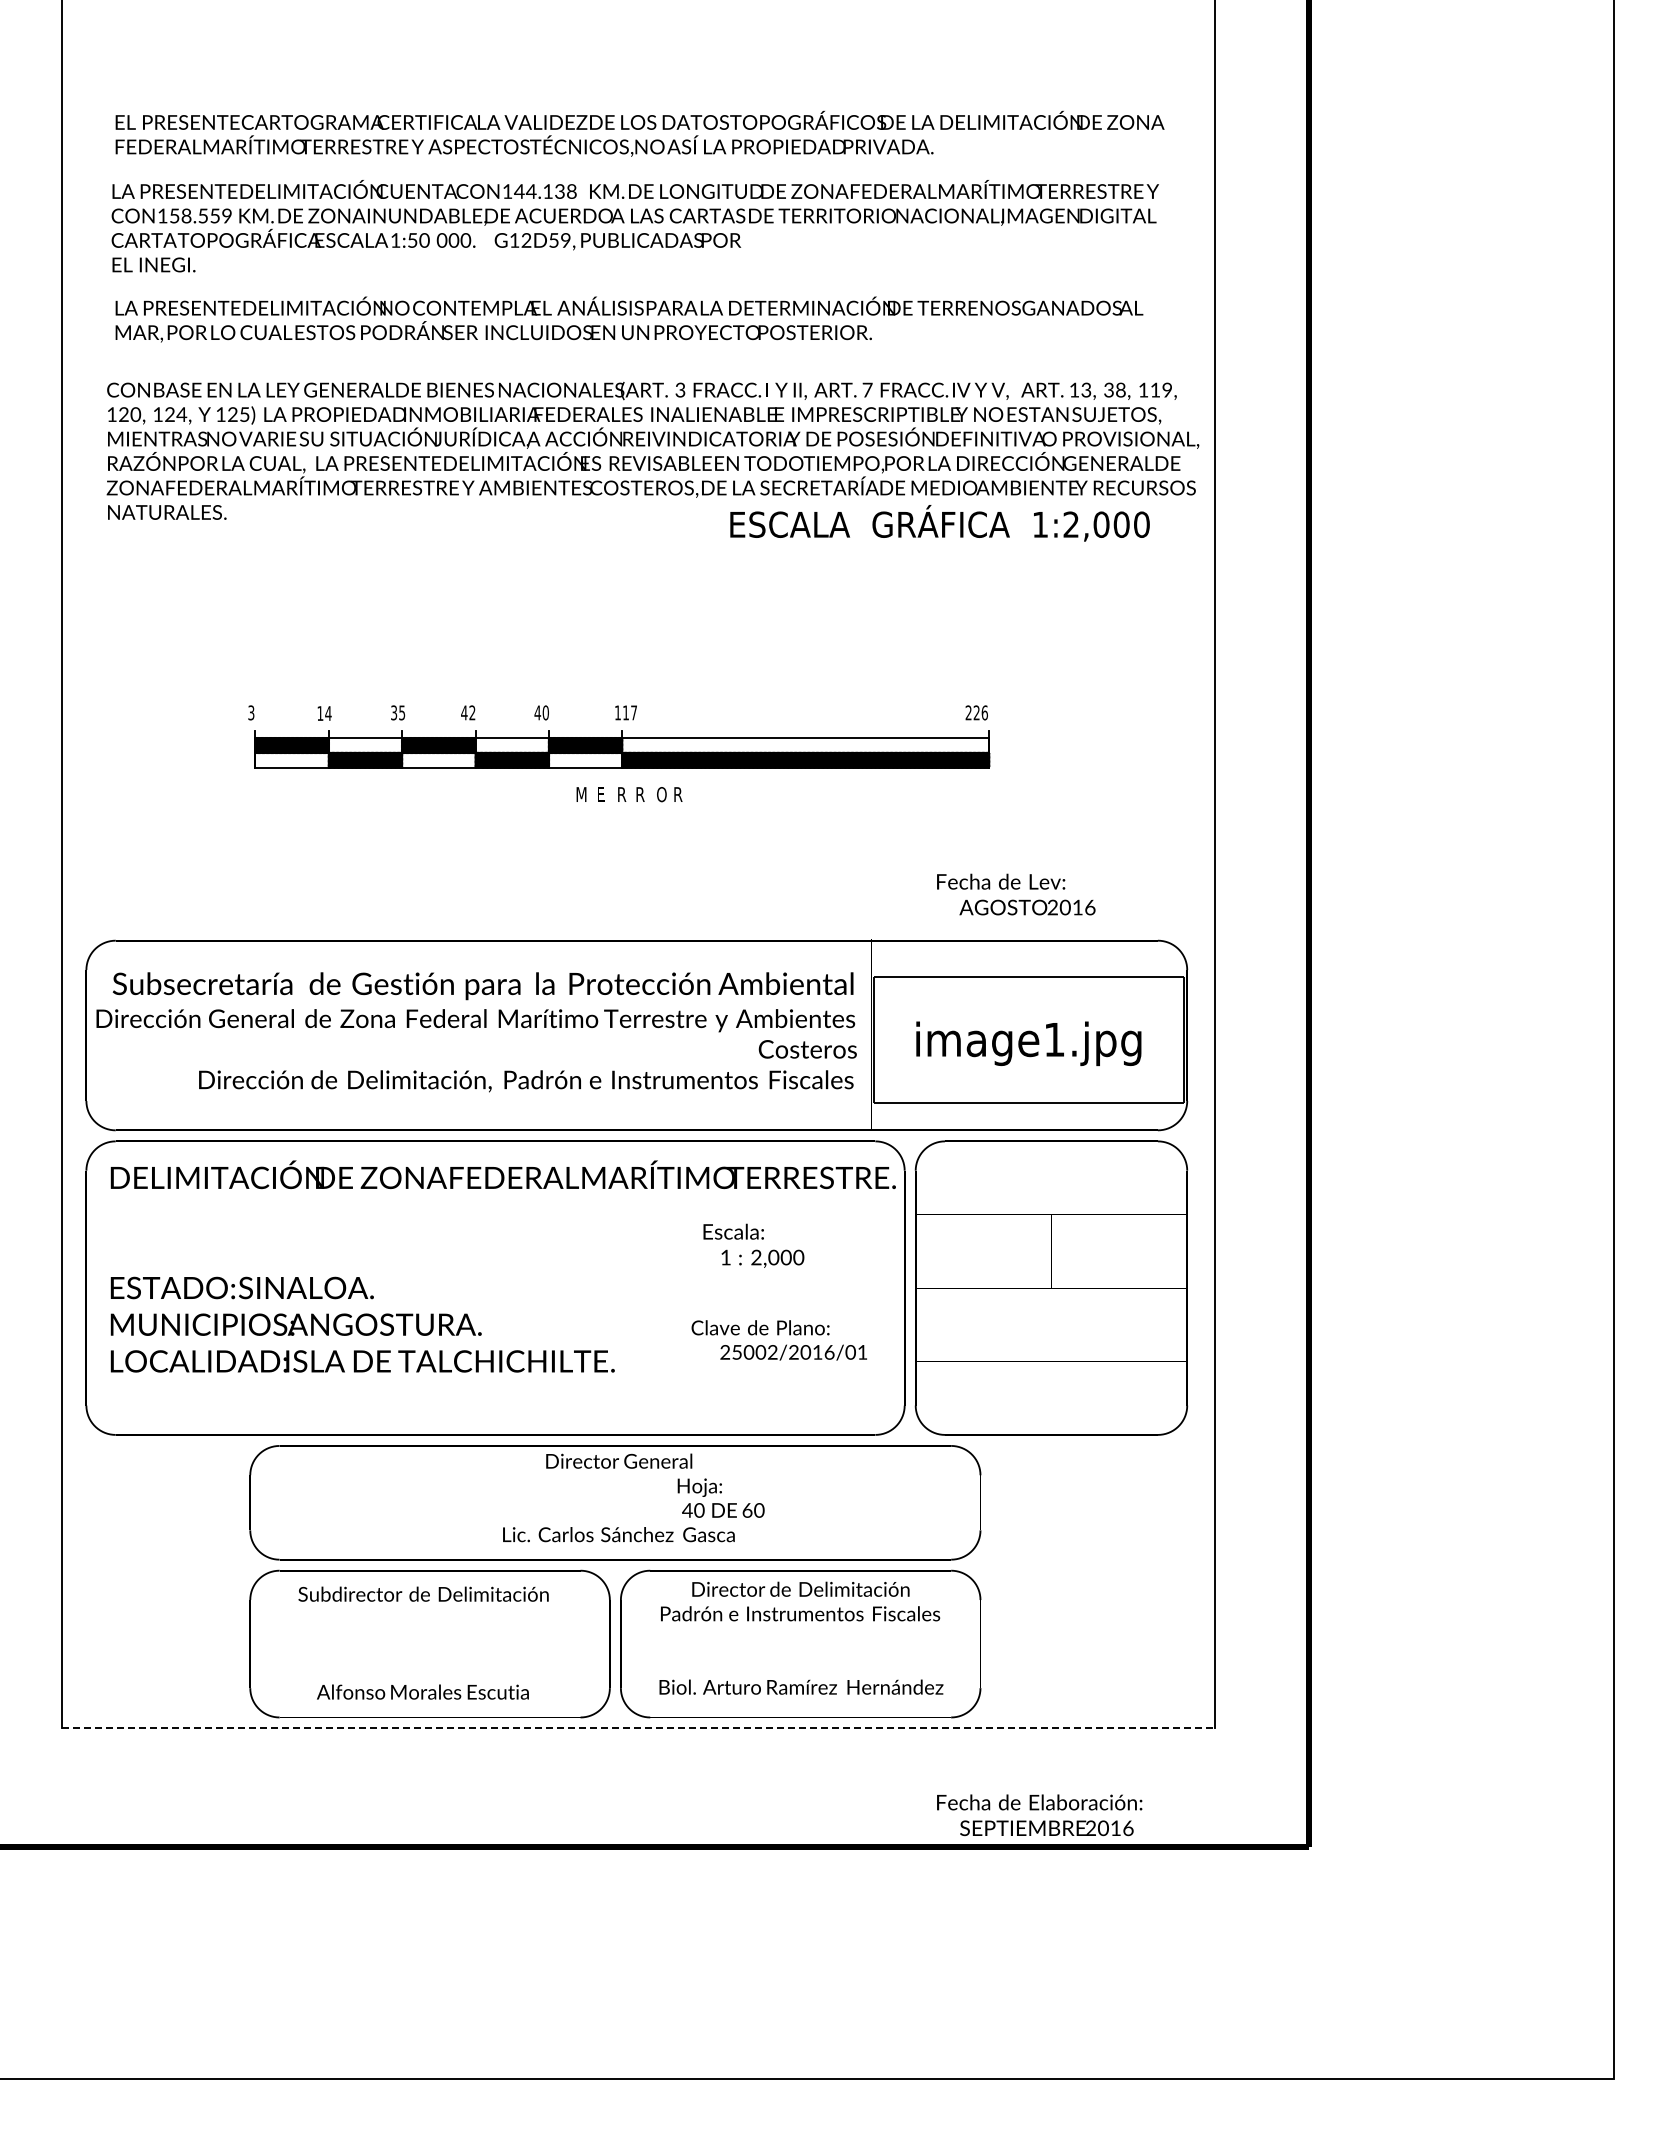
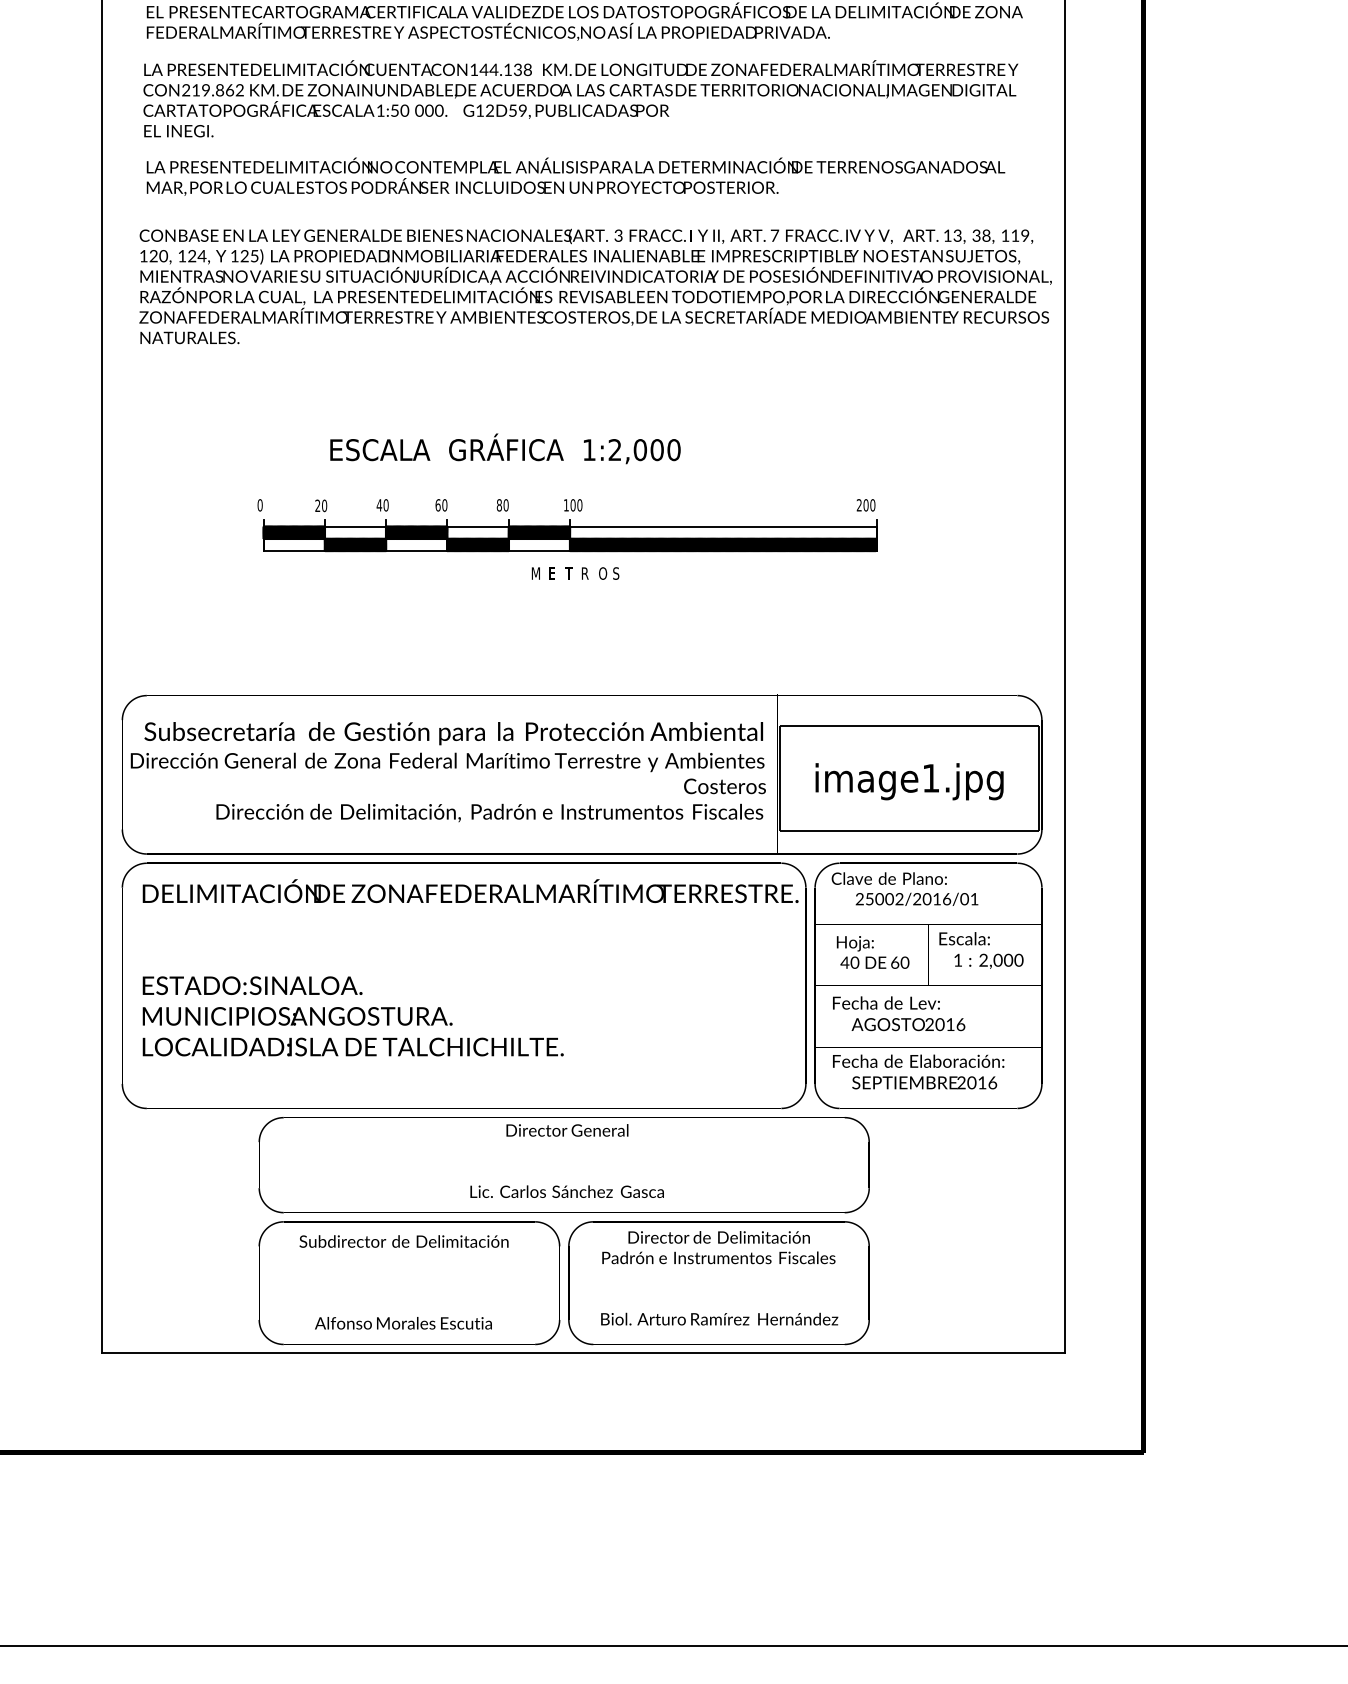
text: (194, 215) -> (212, 89), 158.559 -> 219.862
text: (939, 523) -> (505, 449), moved
text: (251, 712) -> (260, 505), 3 -> 0
text: (397, 712) -> (382, 505), 35 -> 40
text: (468, 712) -> (441, 505), 42 -> 60
text: (537, 712) -> (499, 505), 40 -> 80
text: (629, 712) -> (576, 505), 117 -> 100
text: (980, 712) -> (869, 505), 226 -> 200
text: (324, 713) -> (321, 505), 14 -> 20
text: (621, 794) -> (569, 573), R -> T
text: (678, 794) -> (616, 573), R -> S
text: (1016, 894) -> (899, 1013), moved
text: (753, 1245) -> (981, 950), moved
text: (778, 1340) -> (904, 889), moved
text: (720, 1497) -> (872, 951), moved
line: (638, 1727) -> (583, 1352), dashed -> solid
text: (1039, 1815) -> (918, 1072), moved

